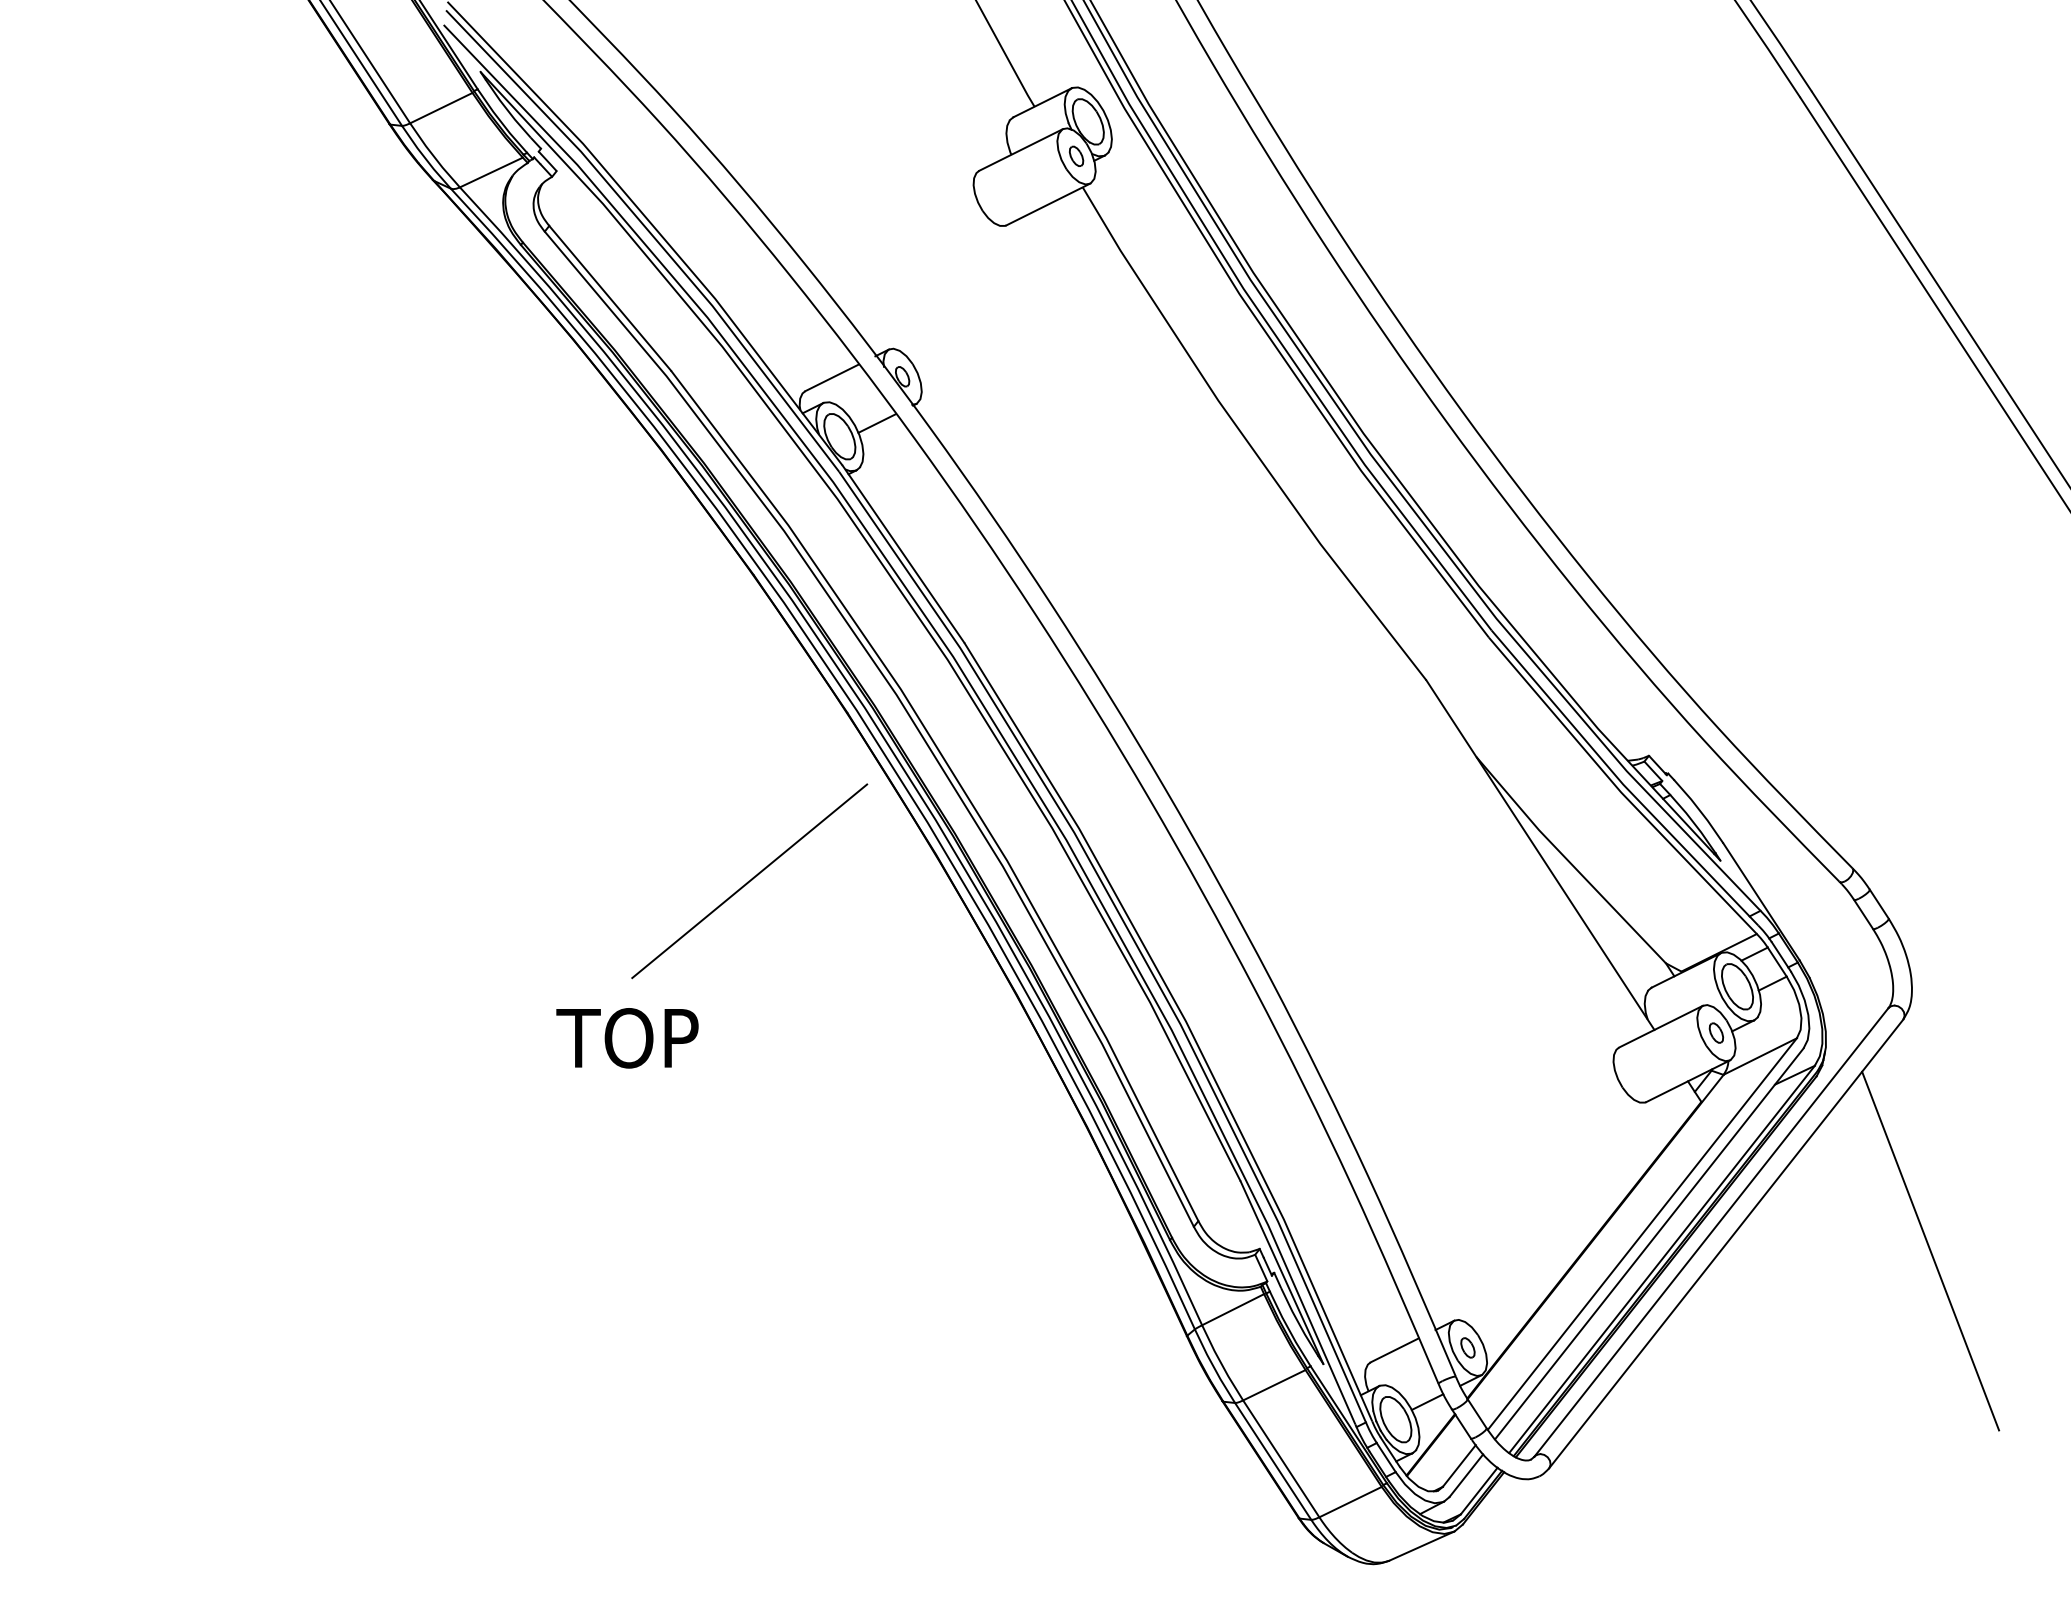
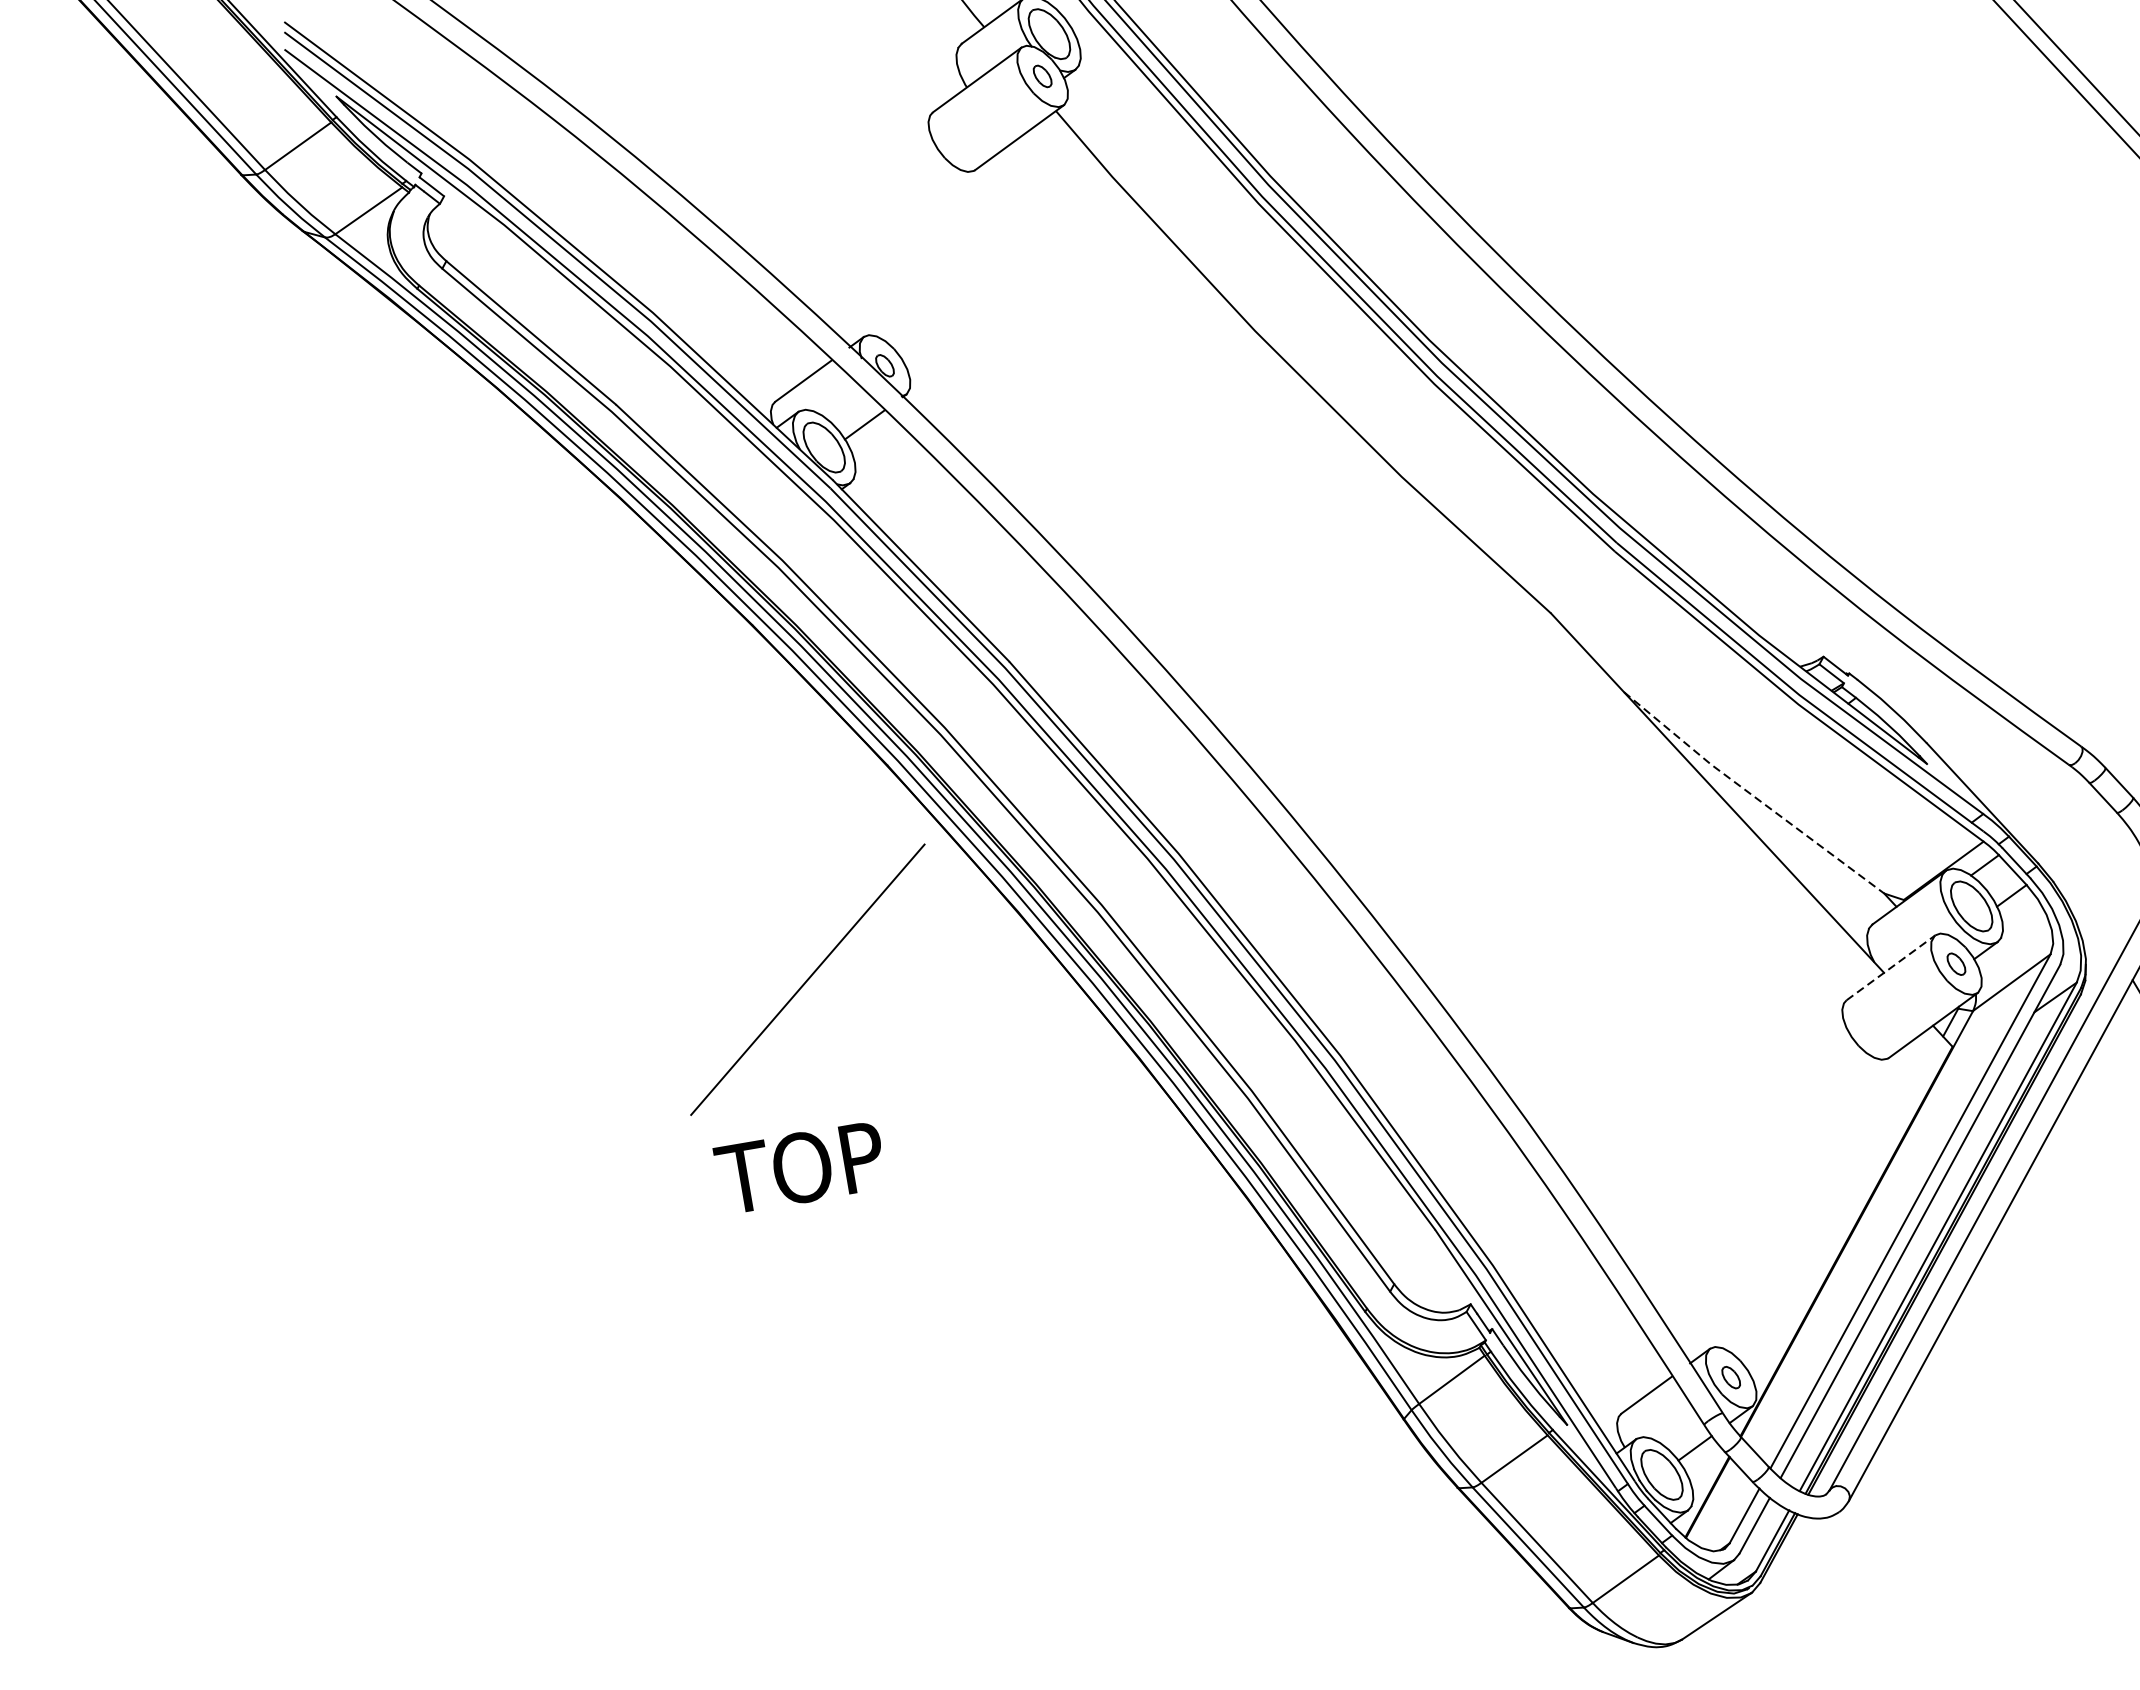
line: (1568, 861) -> (1751, 794), solid -> dashed
line: (1660, 1026) -> (1890, 967), solid -> dashed
text: (627, 1038) -> (800, 1168), moved

